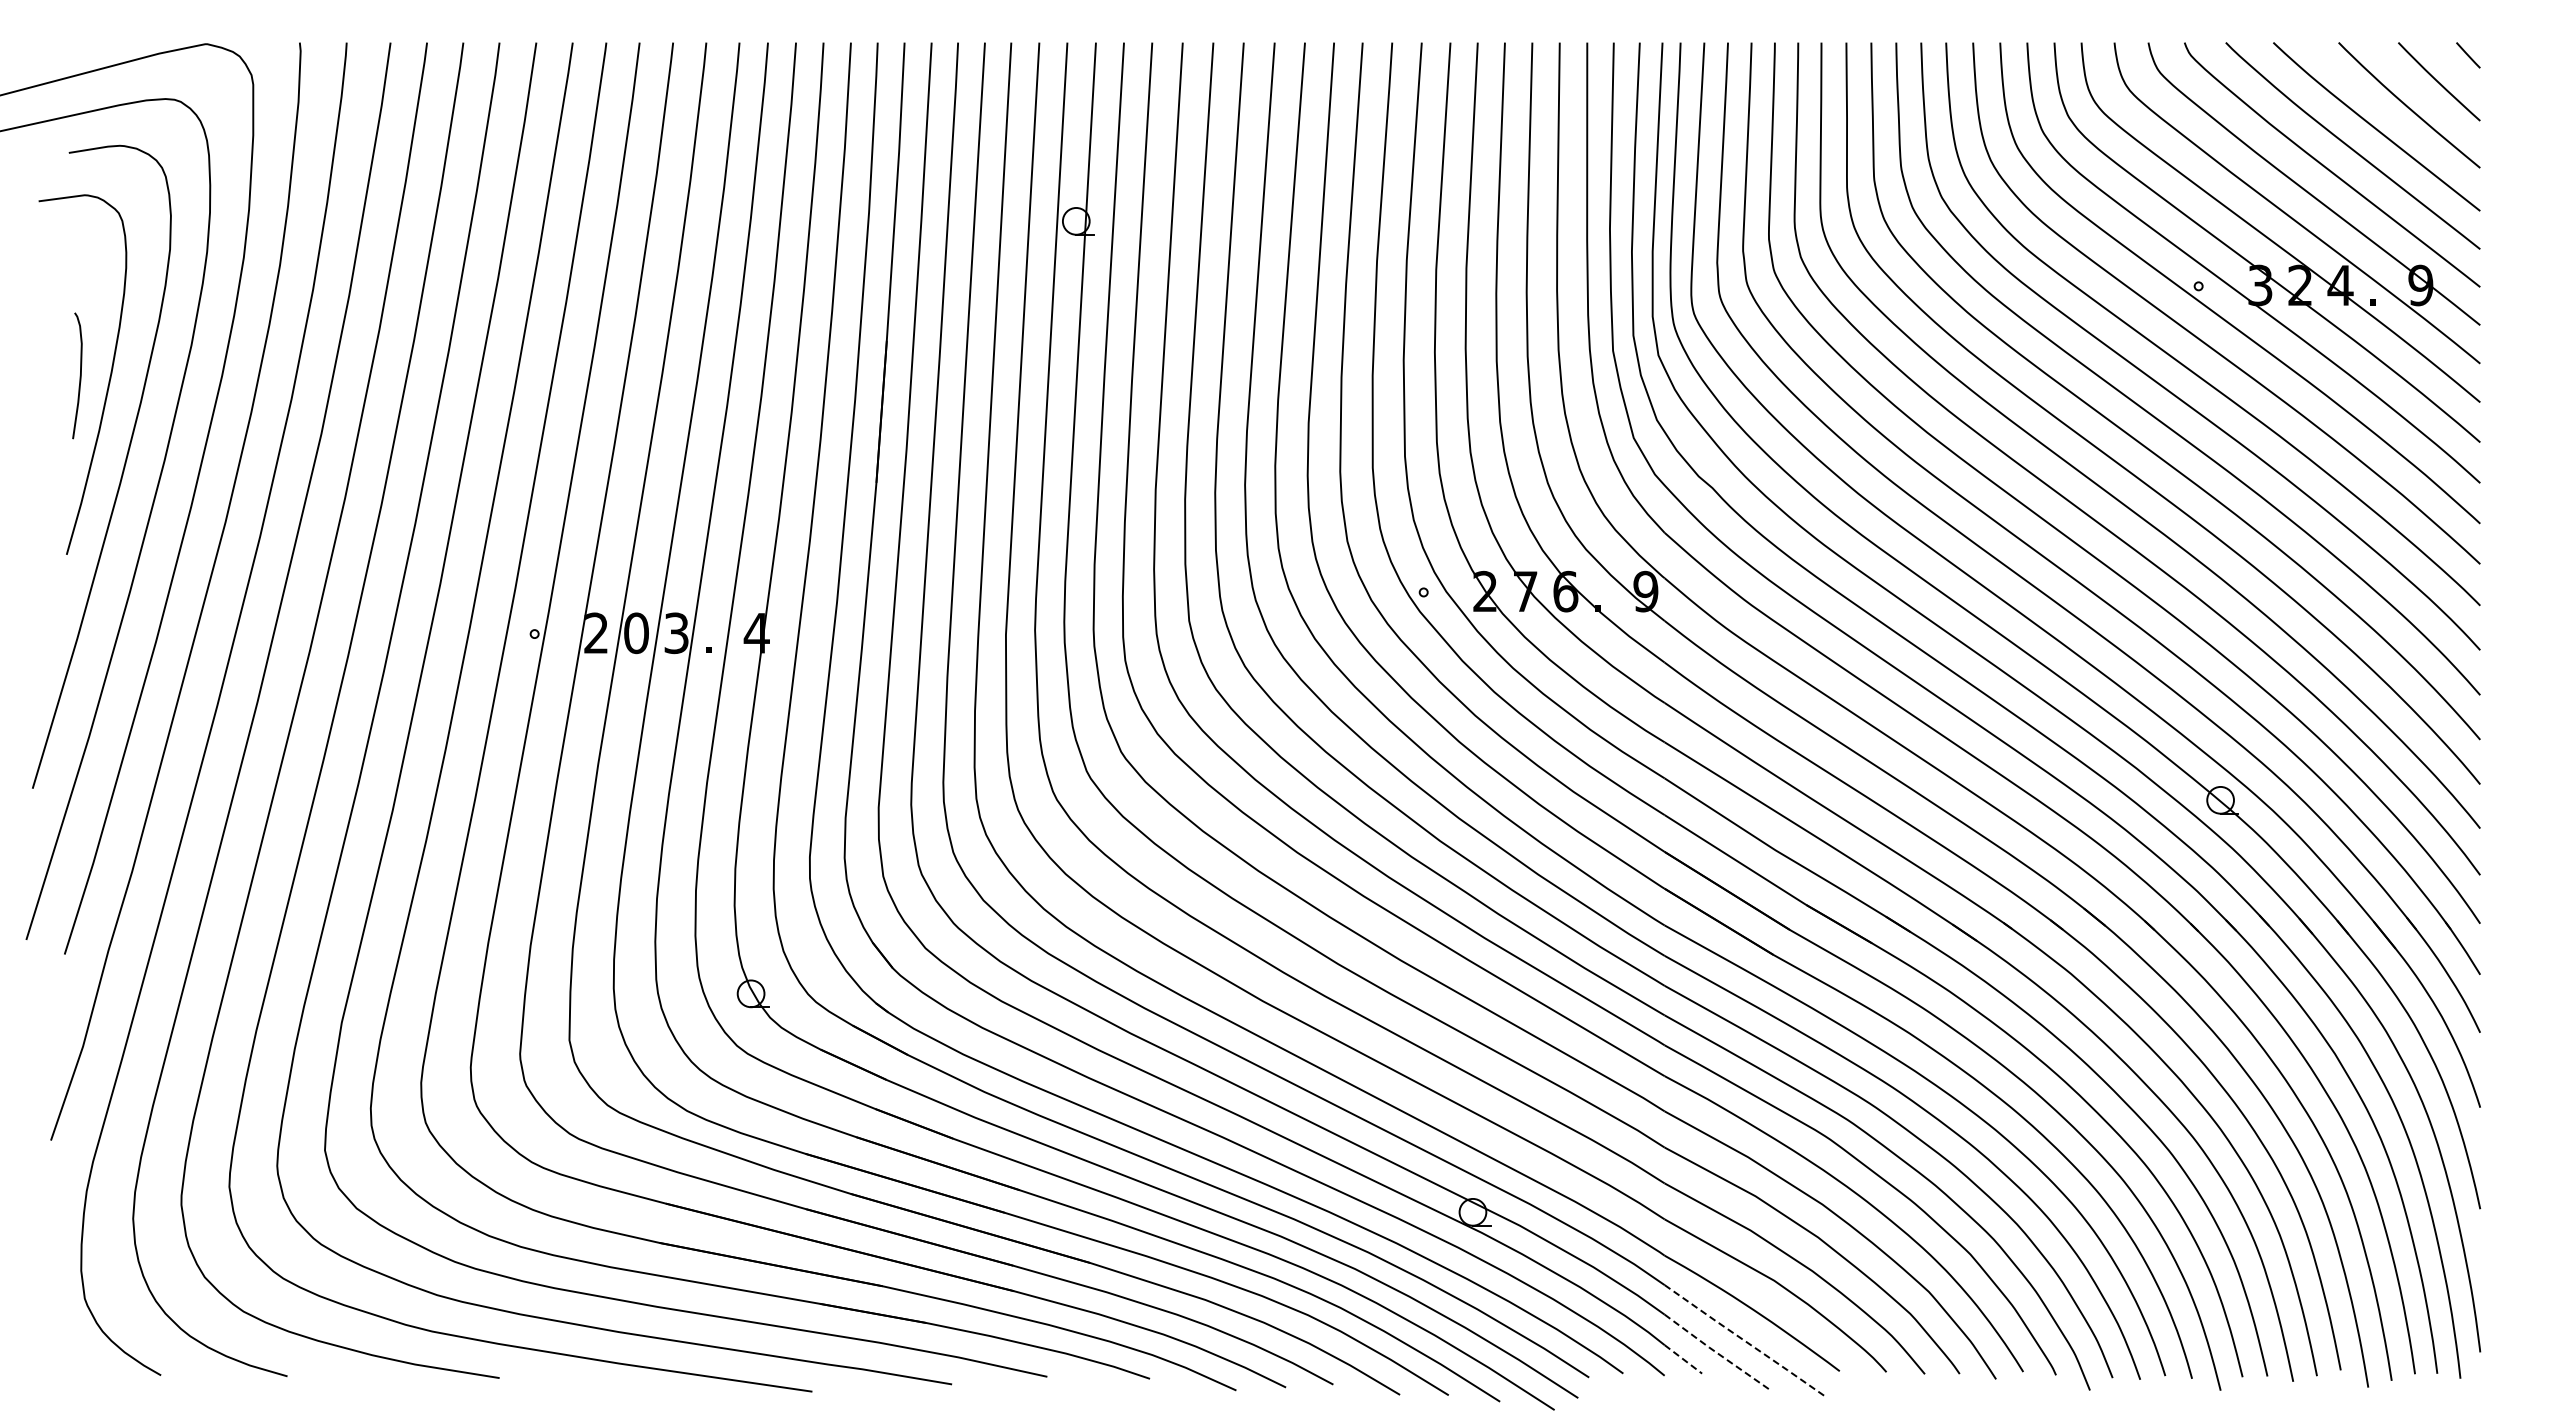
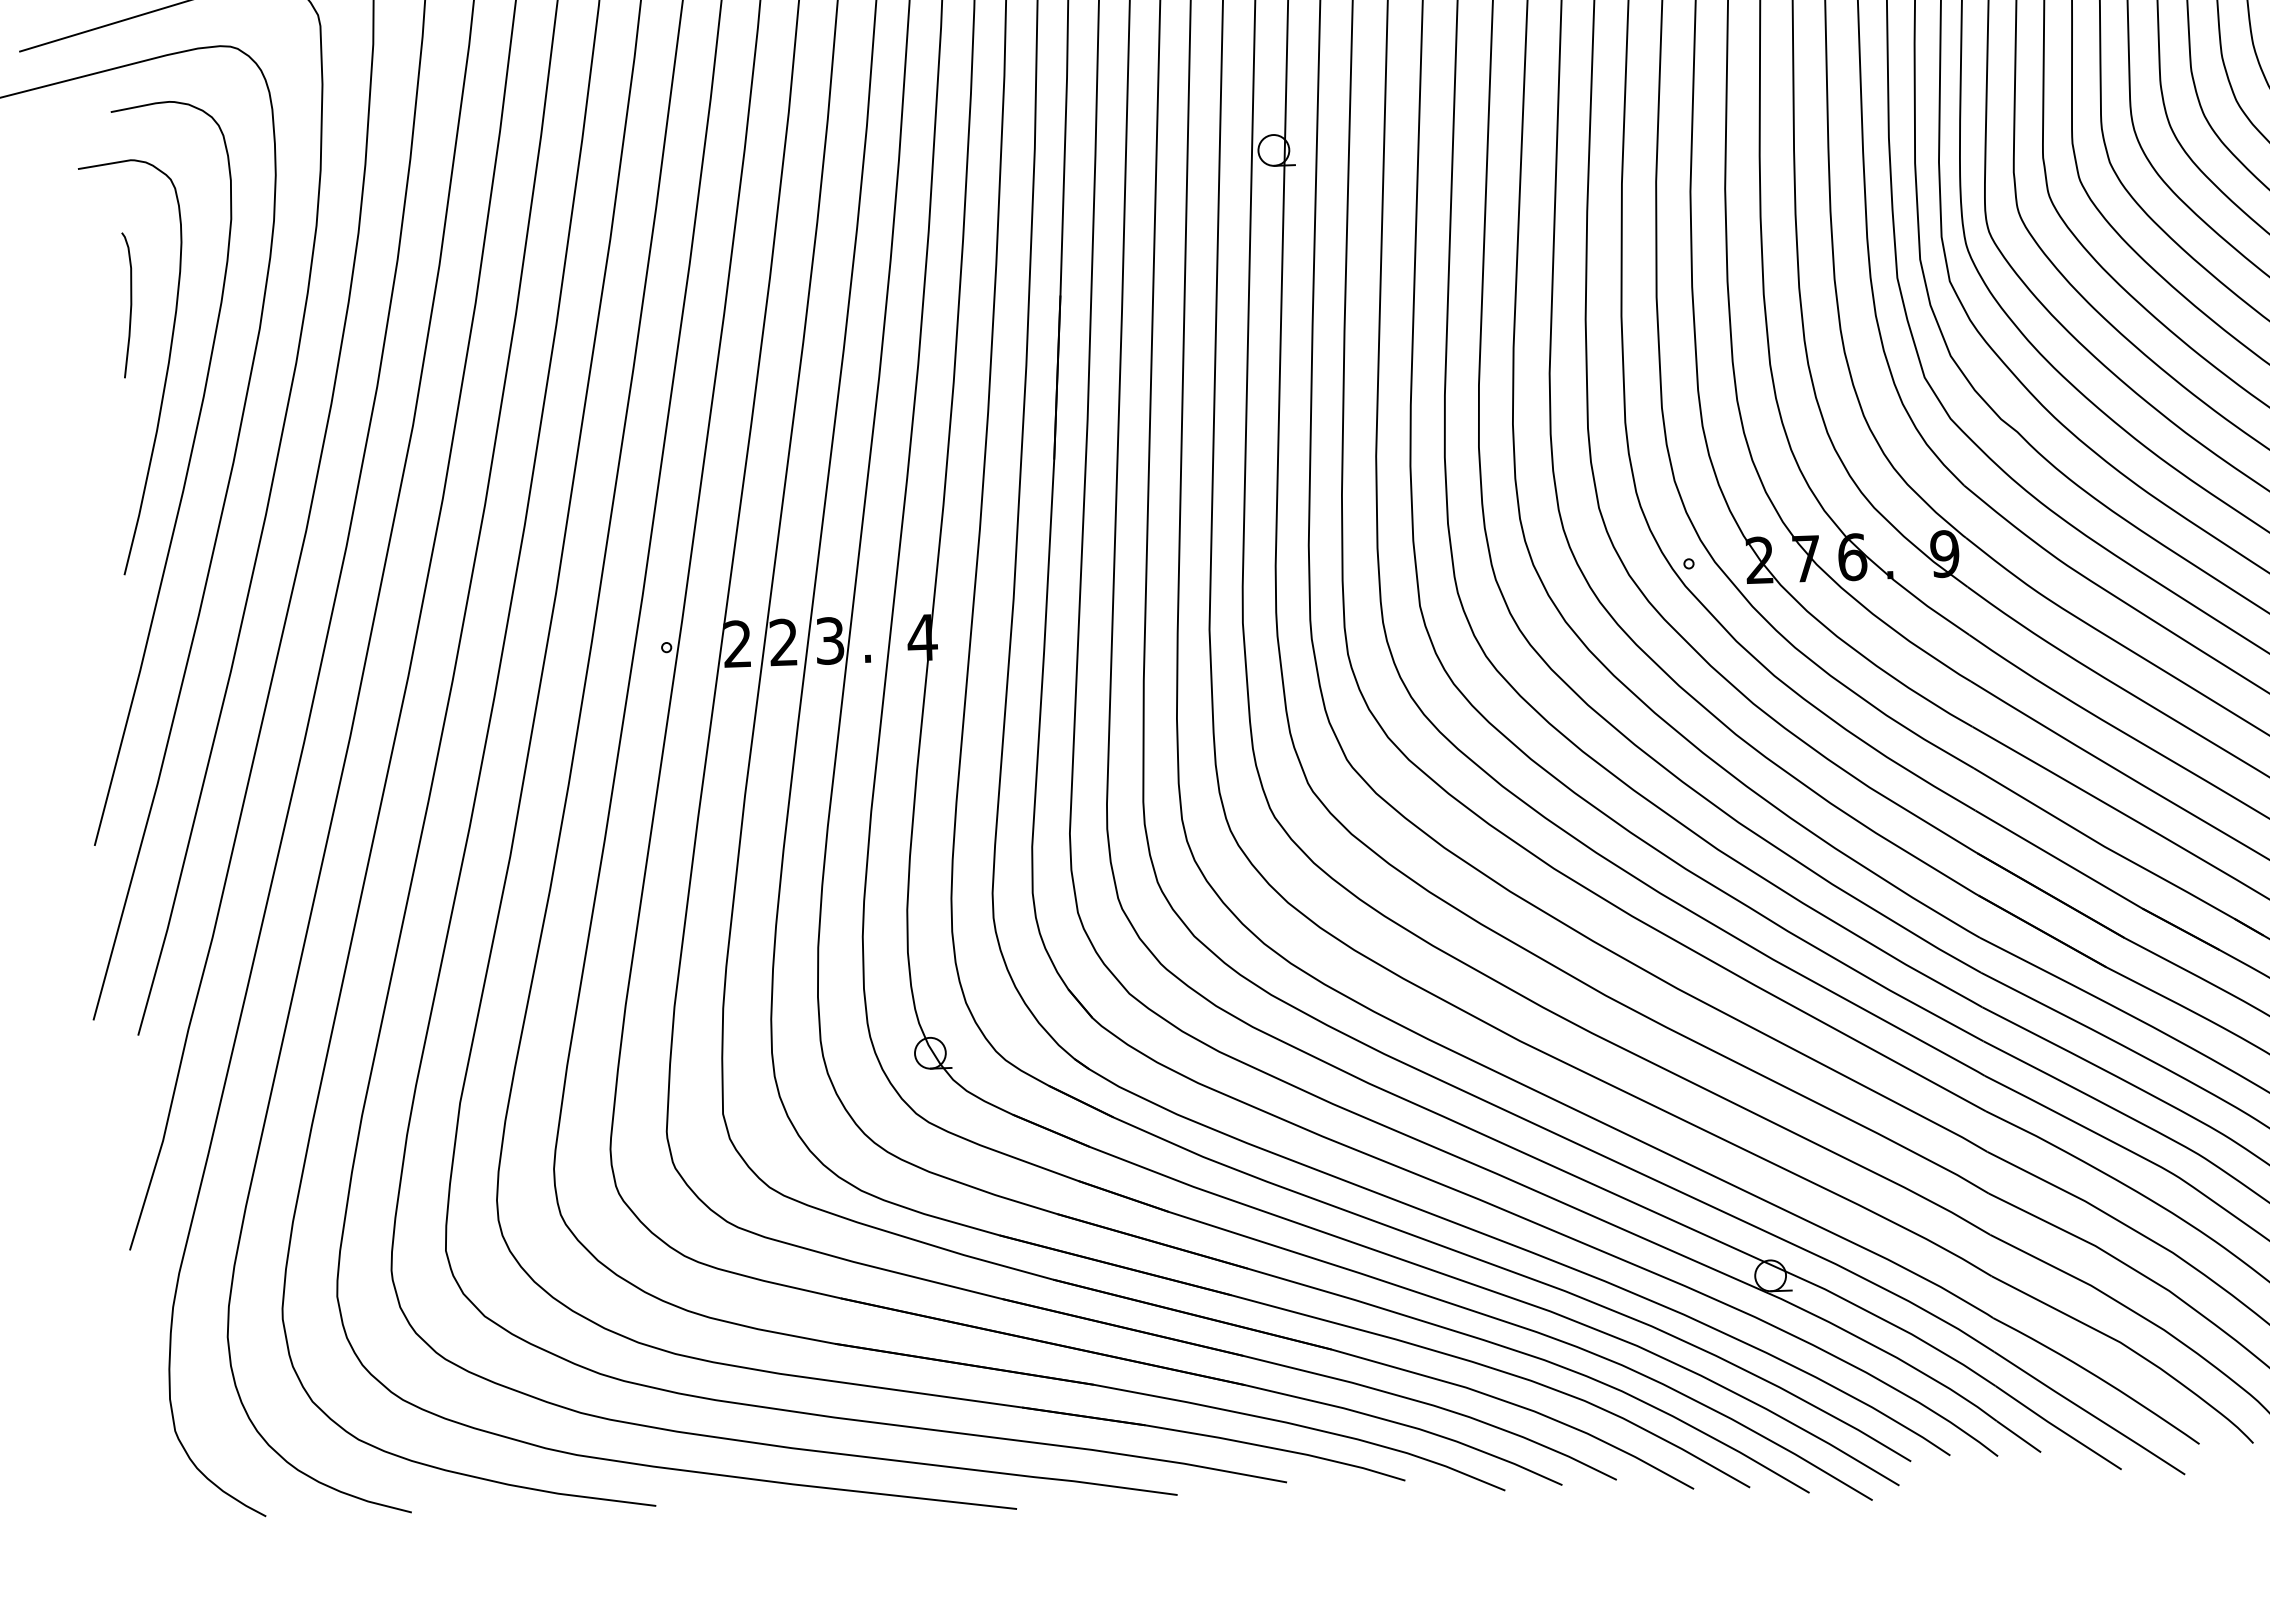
curve: (79, 375) -> (129, 304), moved
text: (636, 633) -> (783, 642), 0 -> 2
line: (1745, 1341) -> (2089, 1413), dashed -> solid
line: (1717, 1353) -> (2057, 1428), dashed -> solid
line: (1683, 1359) -> (2019, 1436), dashed -> solid

